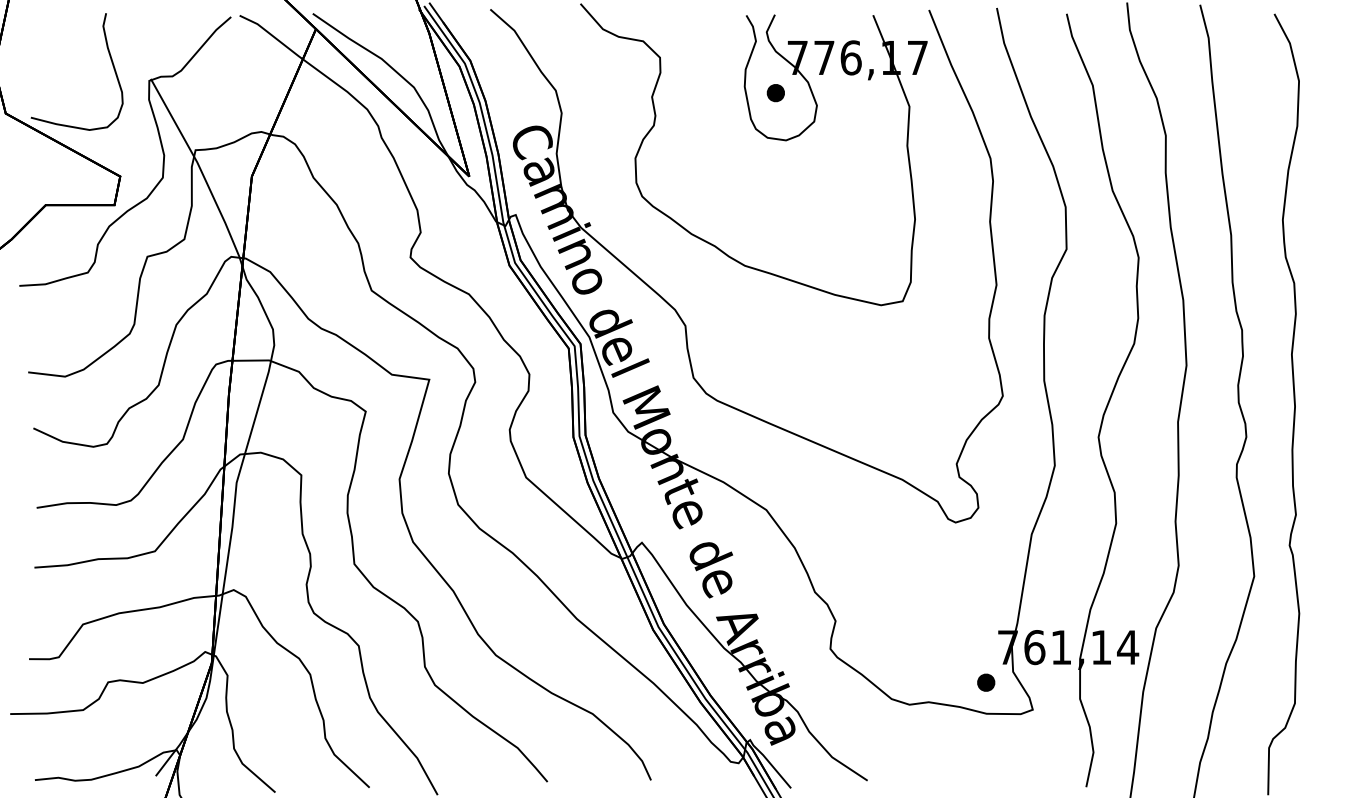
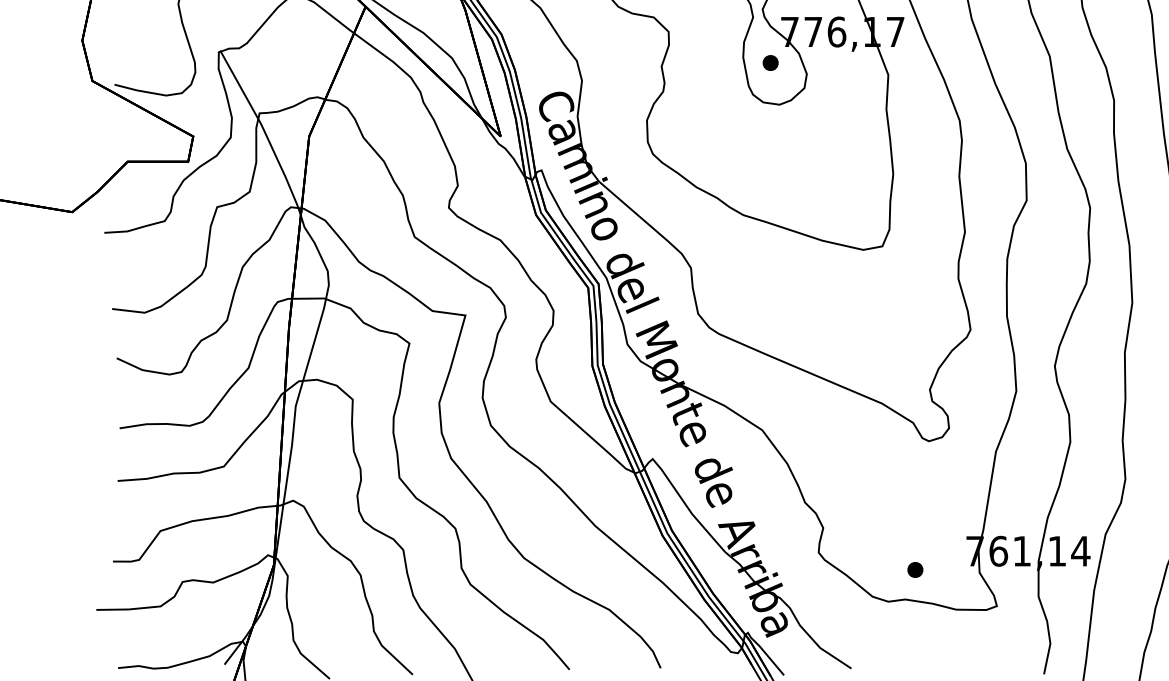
part: (986, 682) -> (915, 569), moved

